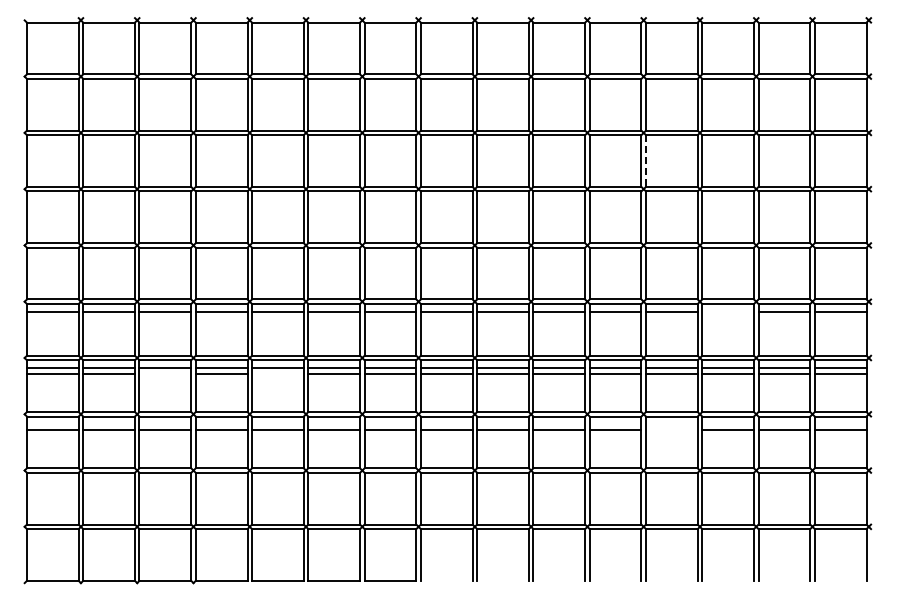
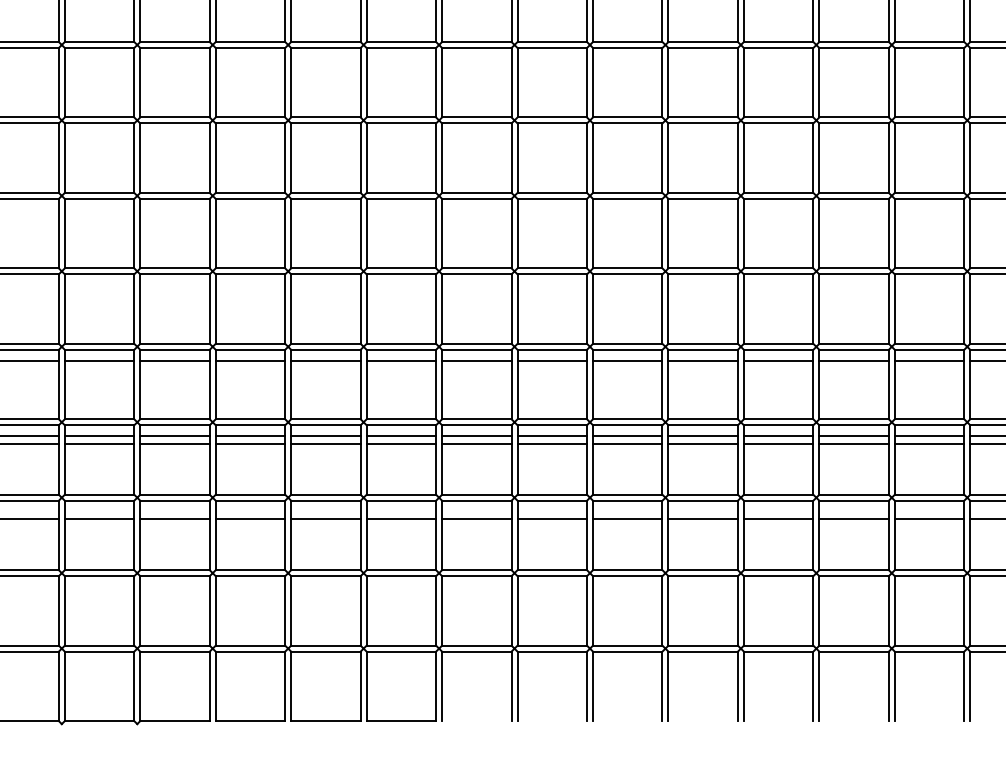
line: (645, 161) -> (743, 158), dashed -> solid
line: (728, 312) -> (854, 361), added
line: (165, 374) -> (99, 444), added
line: (277, 374) -> (249, 444), added
line: (671, 430) -> (778, 519), added

